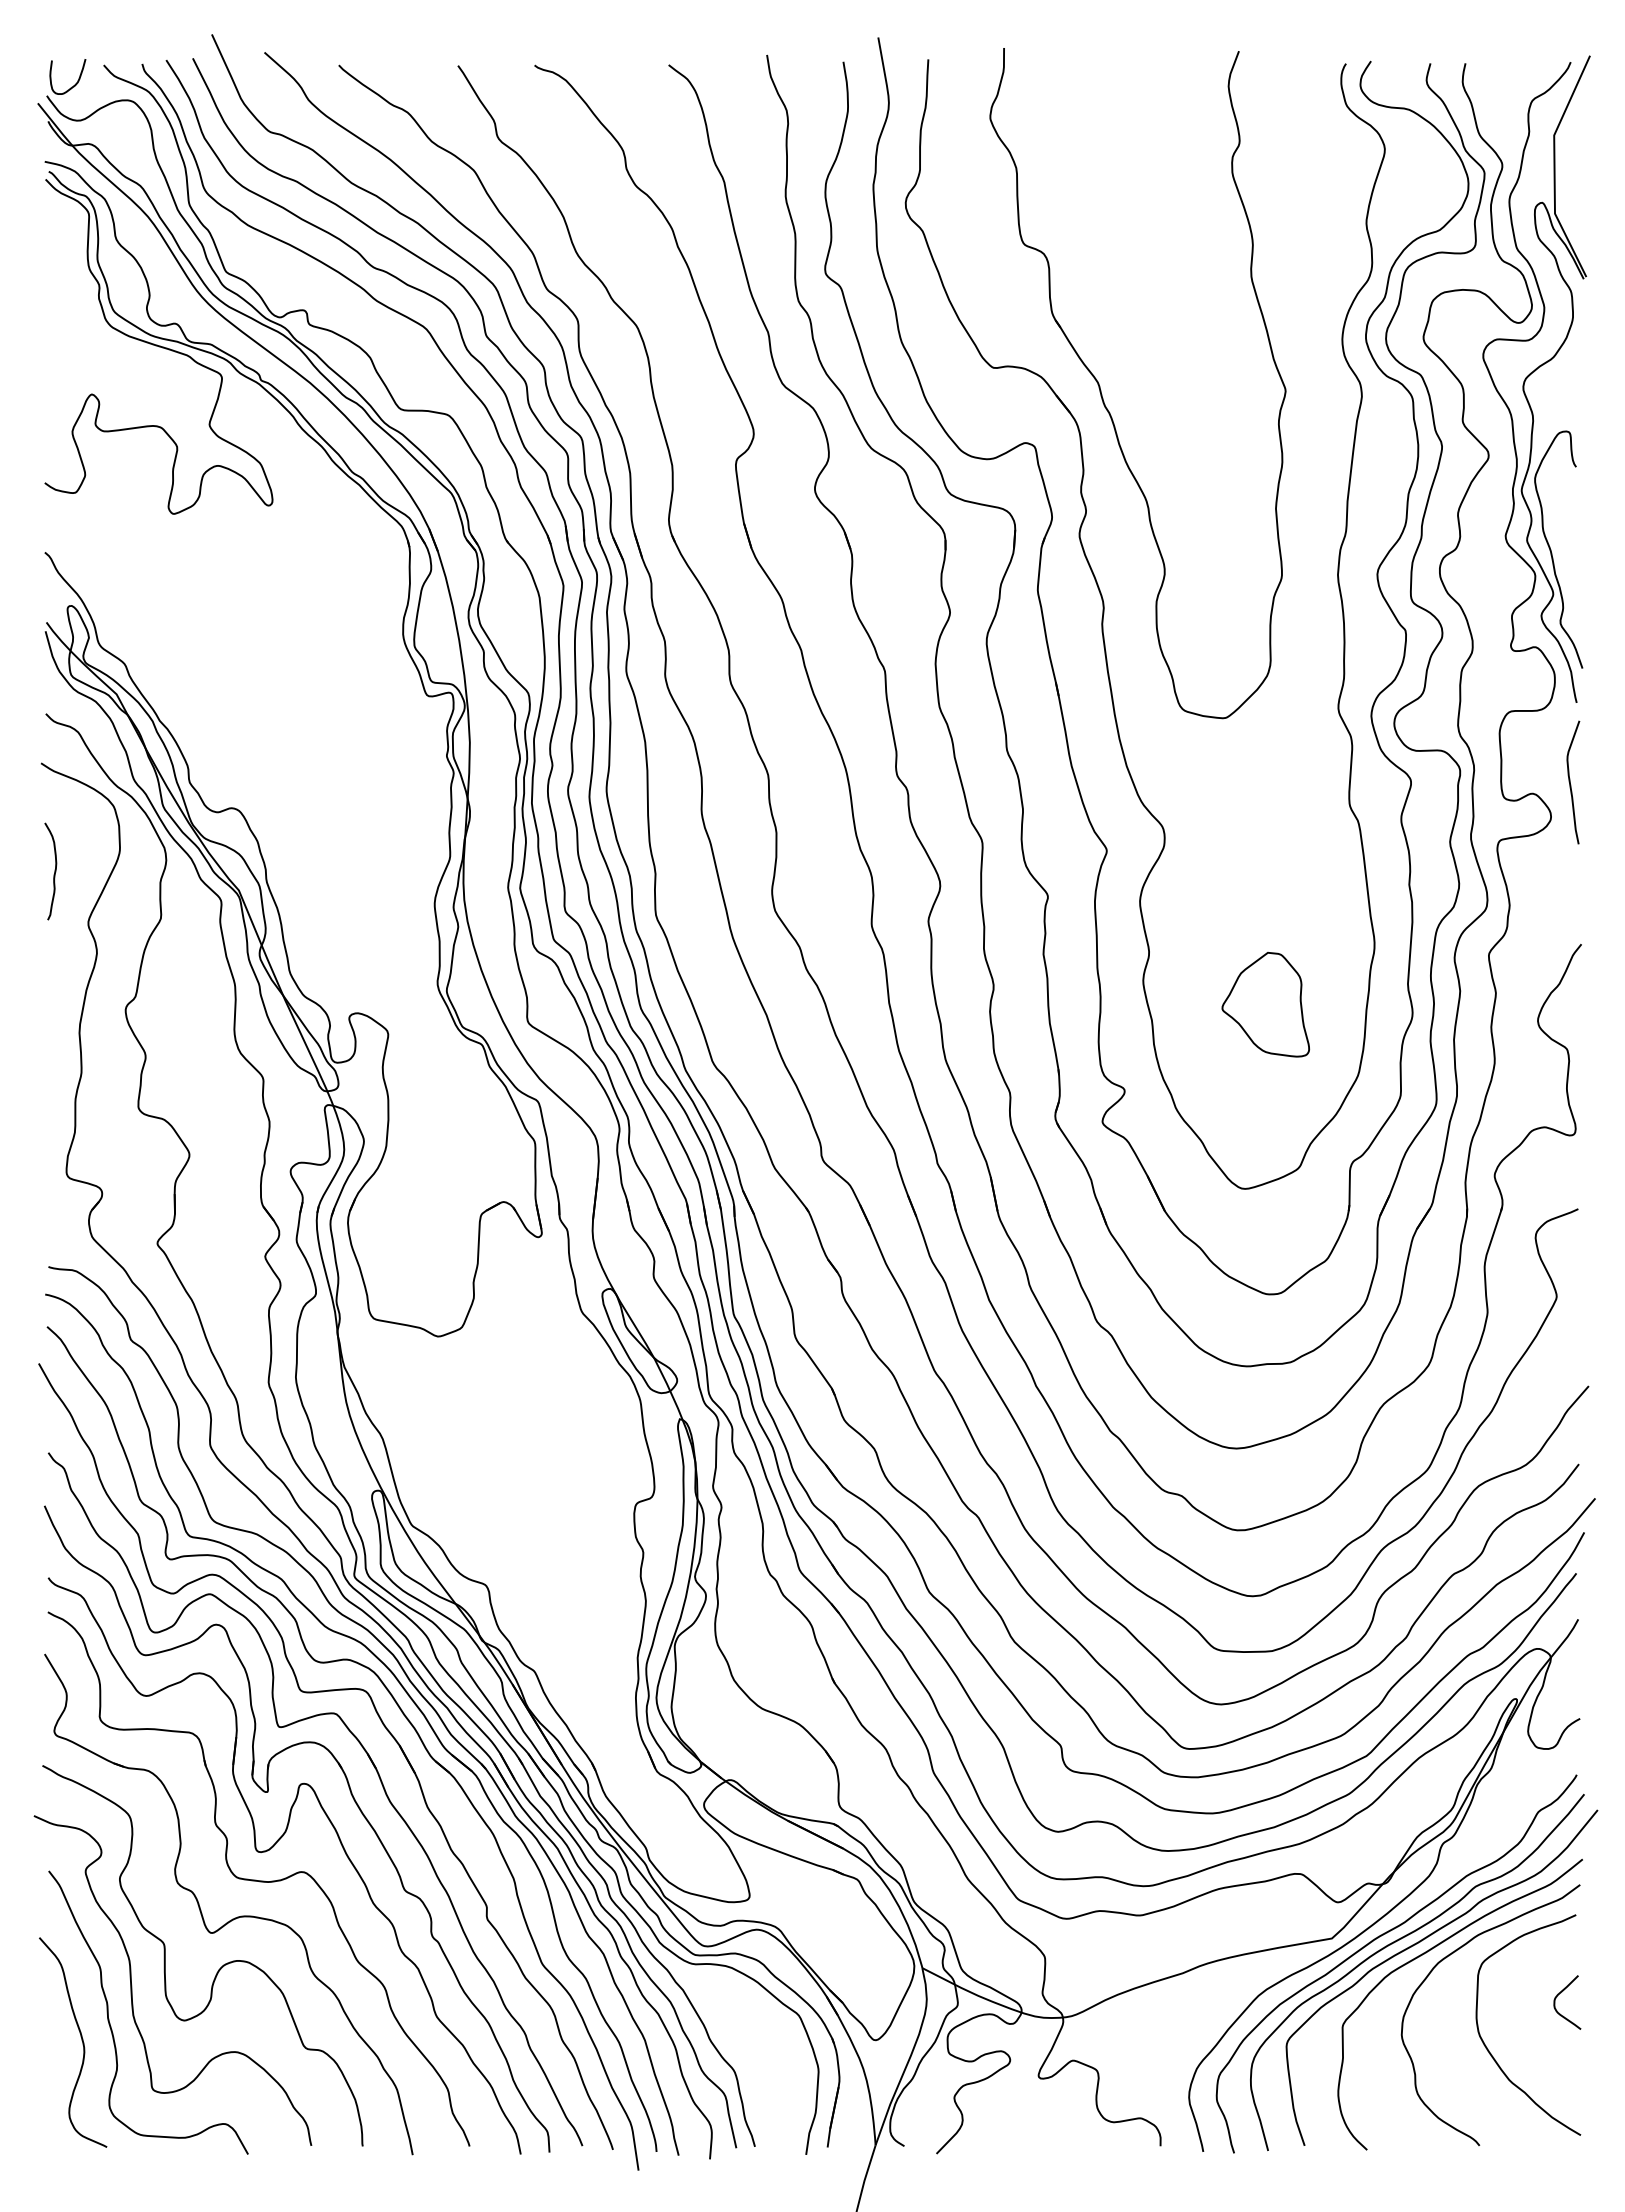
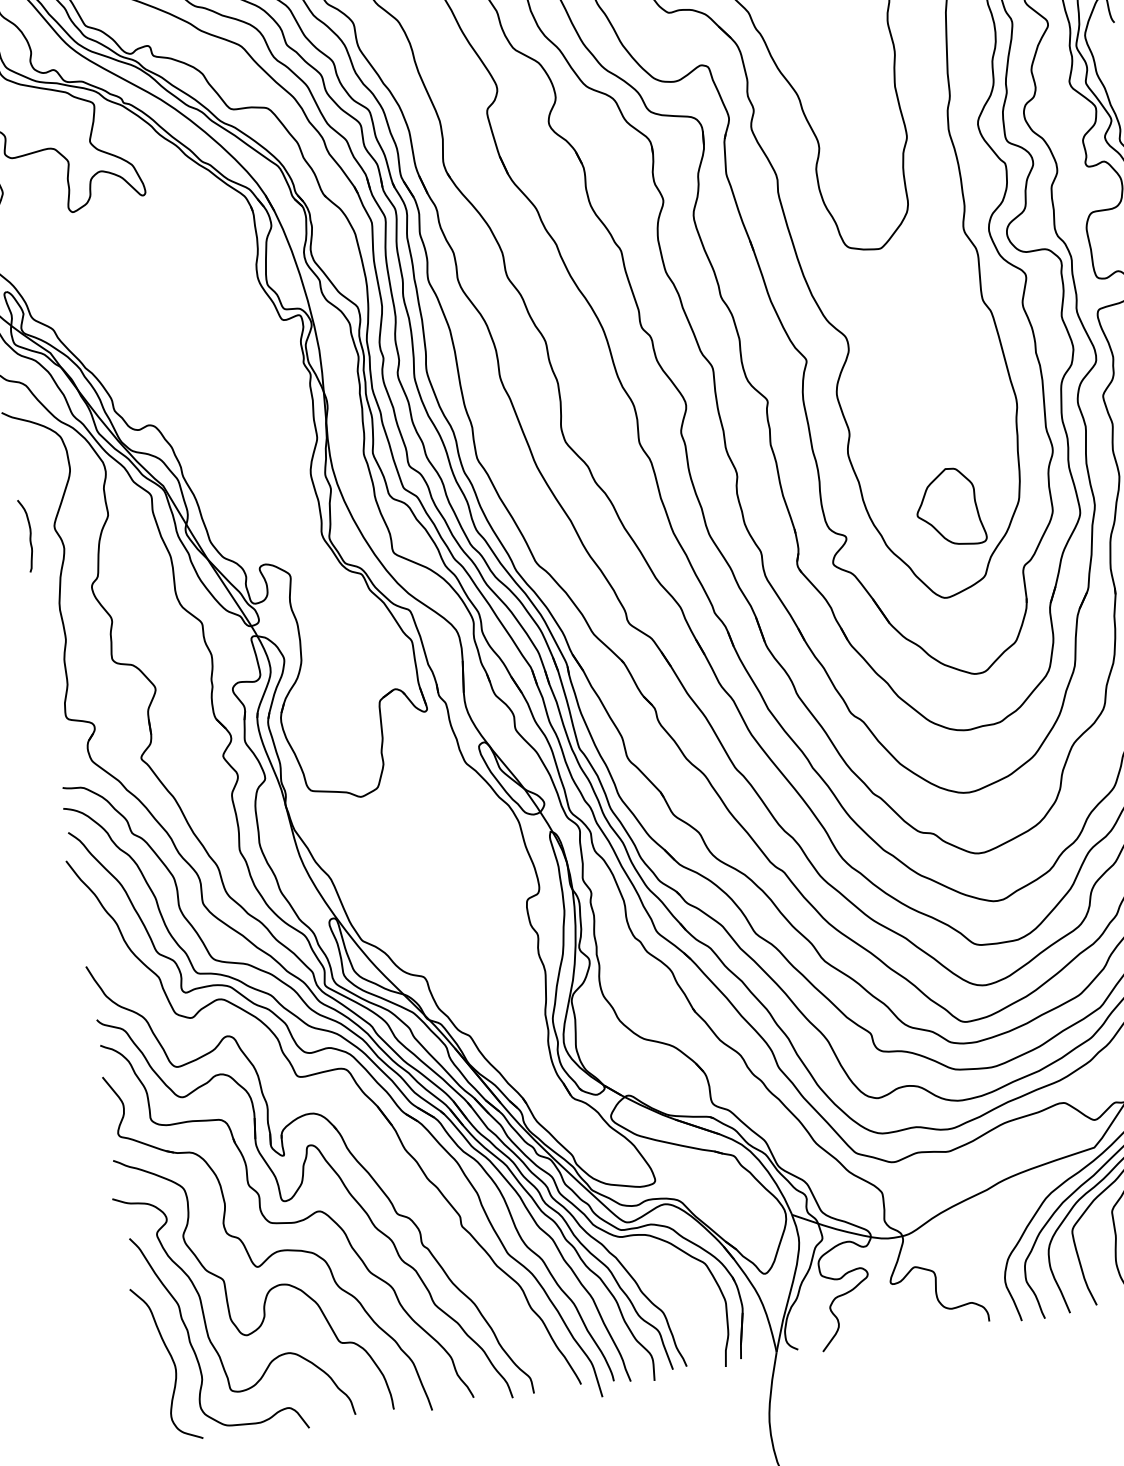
curve: (54, 871) -> (29, 535), moved
part: (1265, 1004) -> (949, 507), moved
part: (371, 1763) -> (358, 1122), removed

